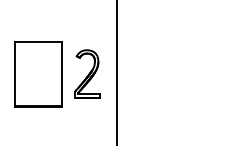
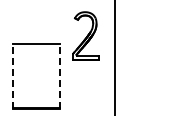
part: (87, 73) -> (85, 35), moved
line: (14, 74) -> (12, 76), solid -> dashed
line: (62, 74) -> (60, 76), solid -> dashed

